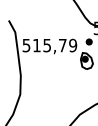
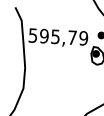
text: (36, 45) -> (43, 36), 515,79 -> 595,79

